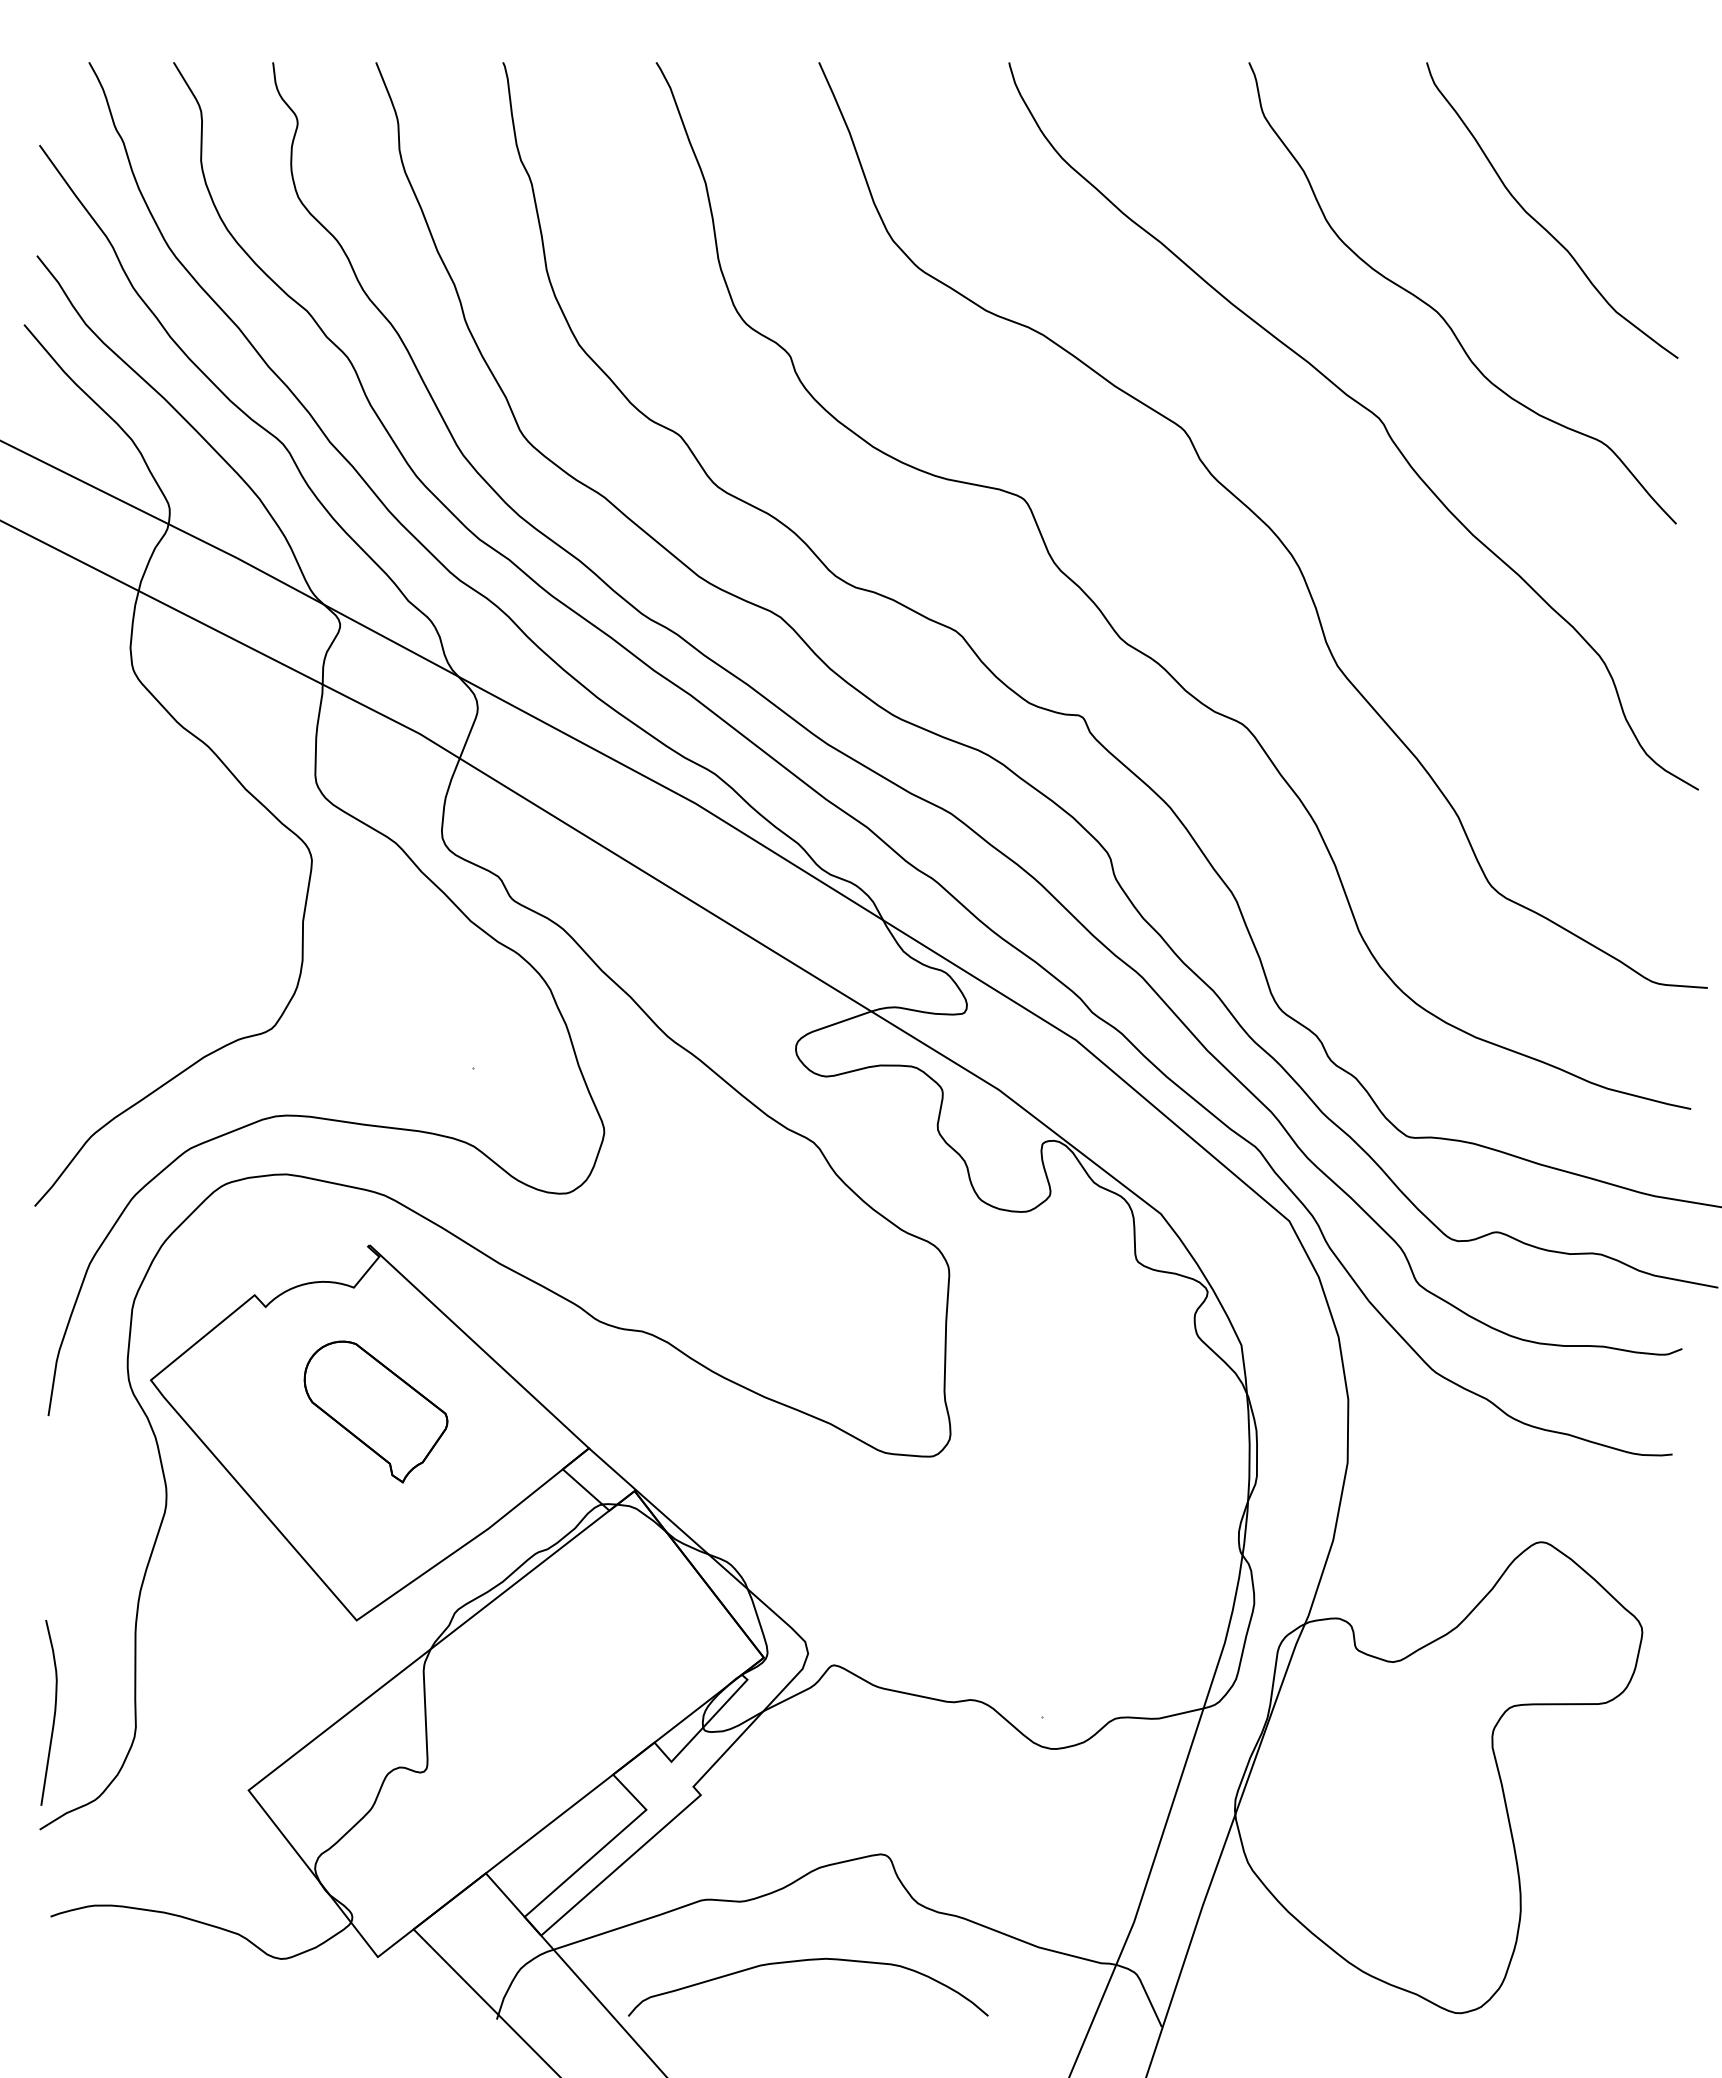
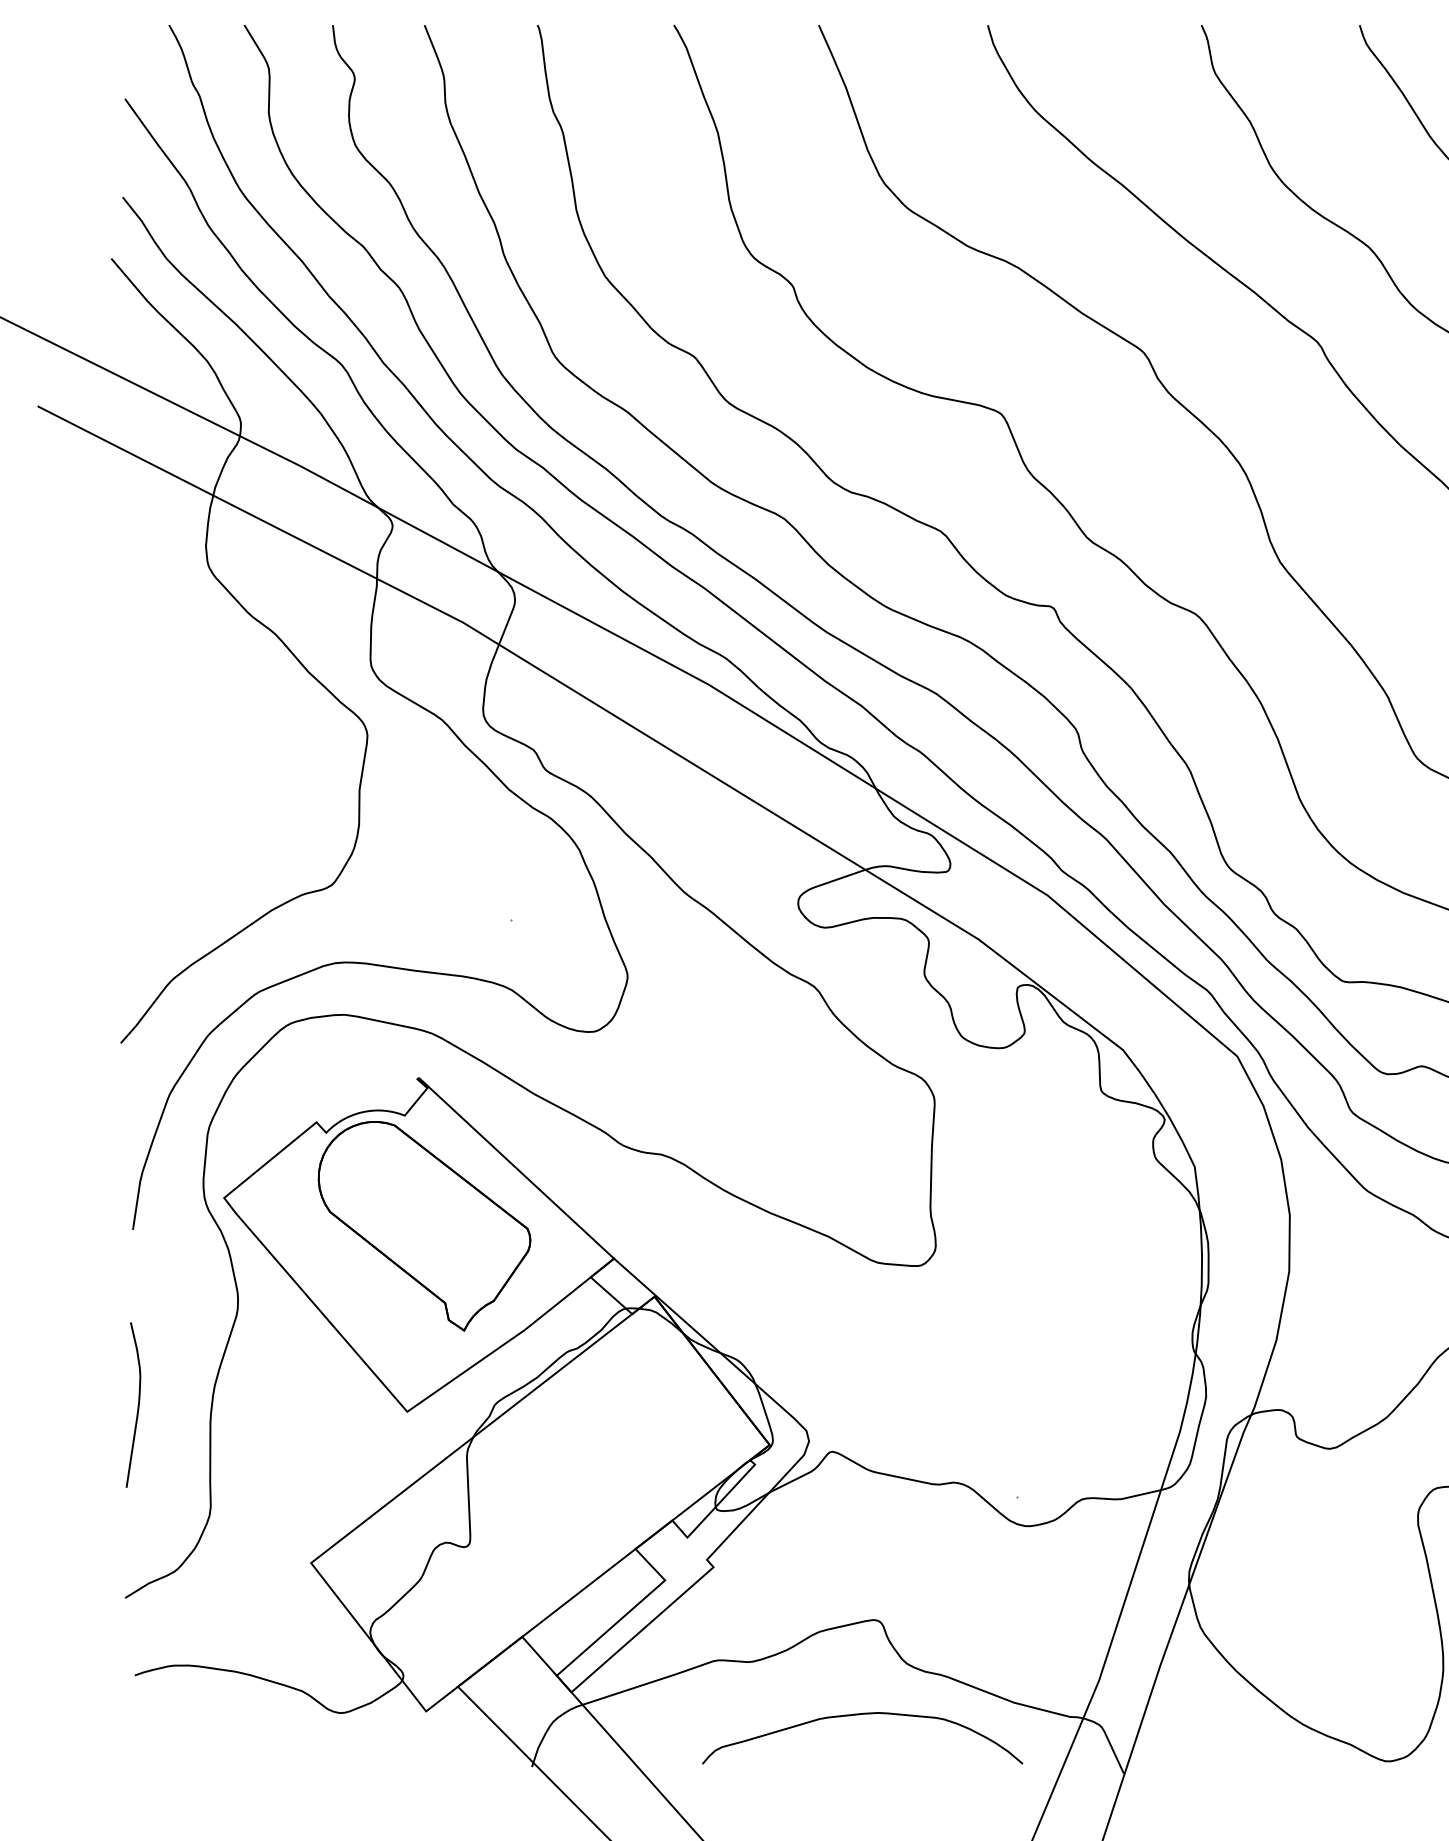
part: (375, 1411) -> (424, 1225), size x1.67
curve: (53, 1715) -> (137, 1407), moved
curve: (804, 1961) -> (859, 1715), moved

